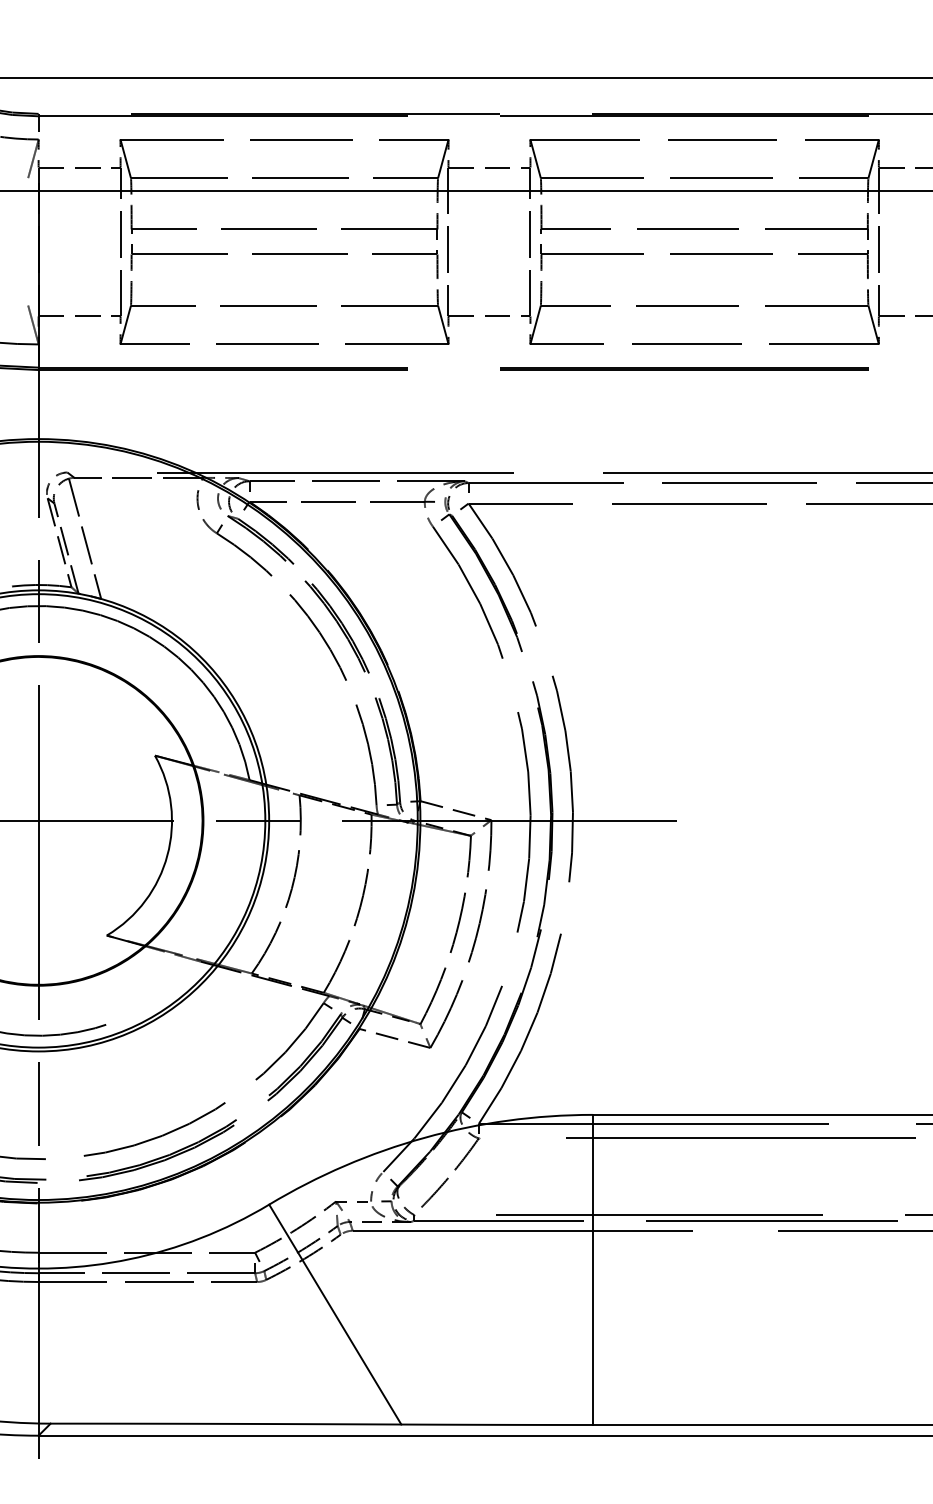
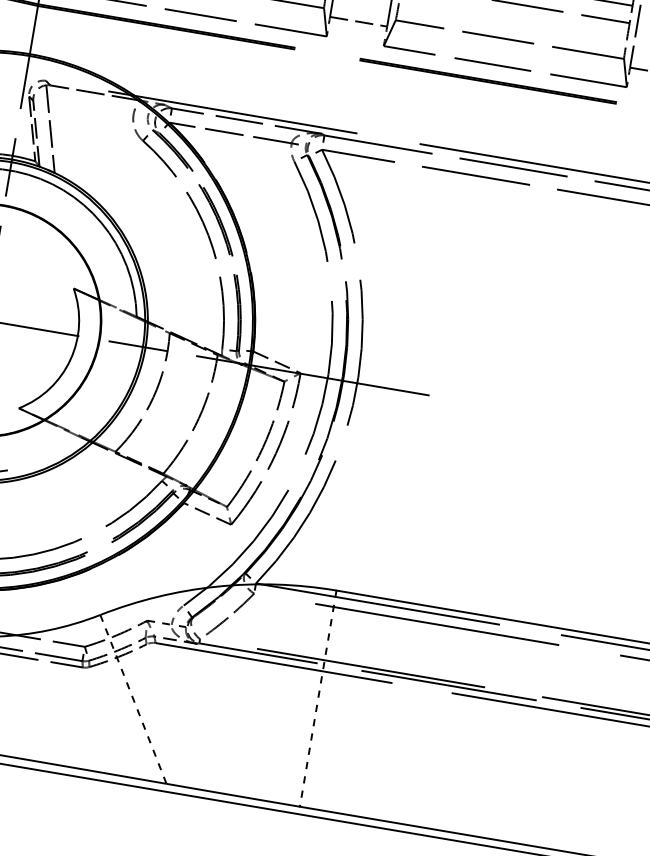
line: (592, 1270) -> (317, 699), solid -> dashed
line: (335, 1315) -> (133, 700), solid -> dashed

